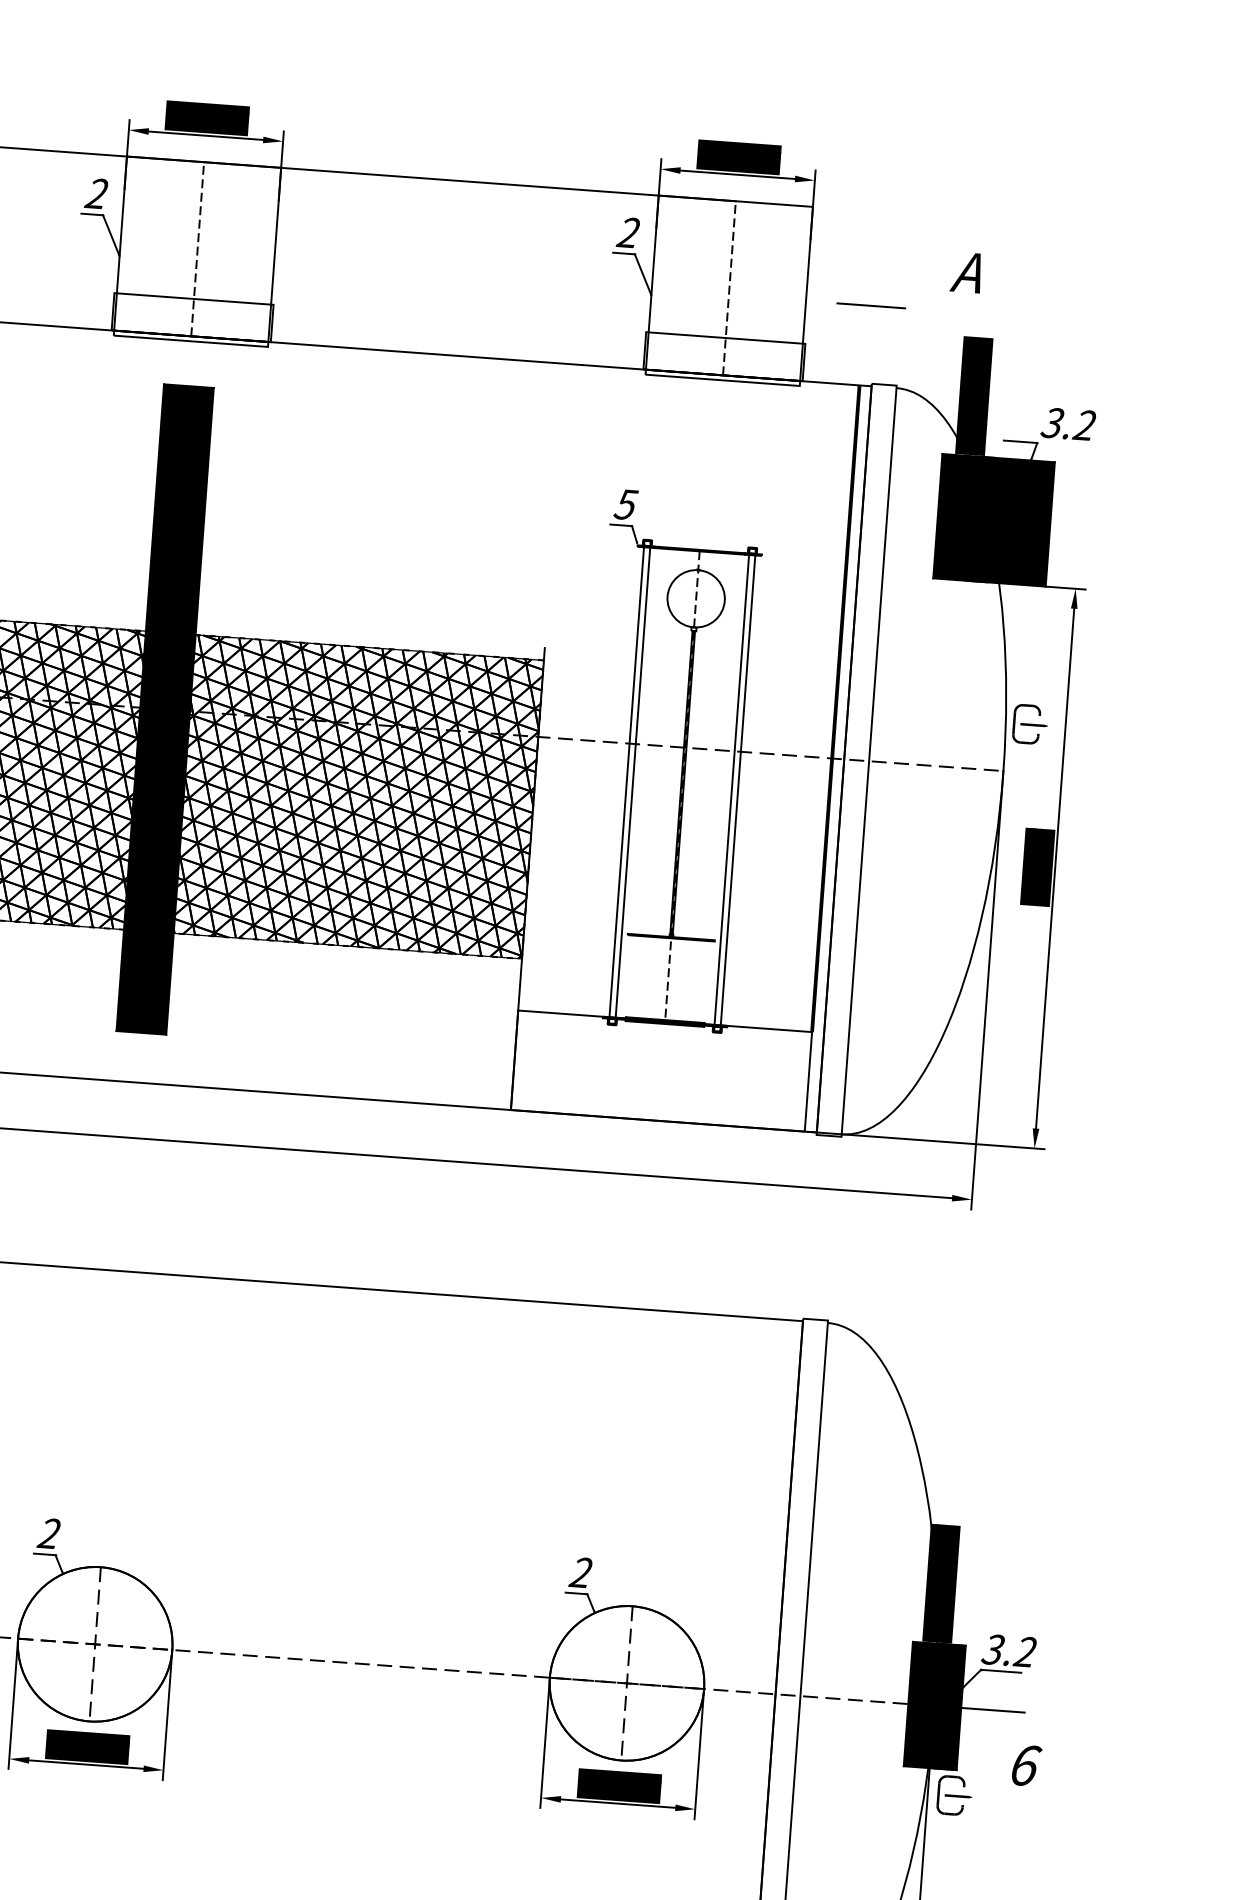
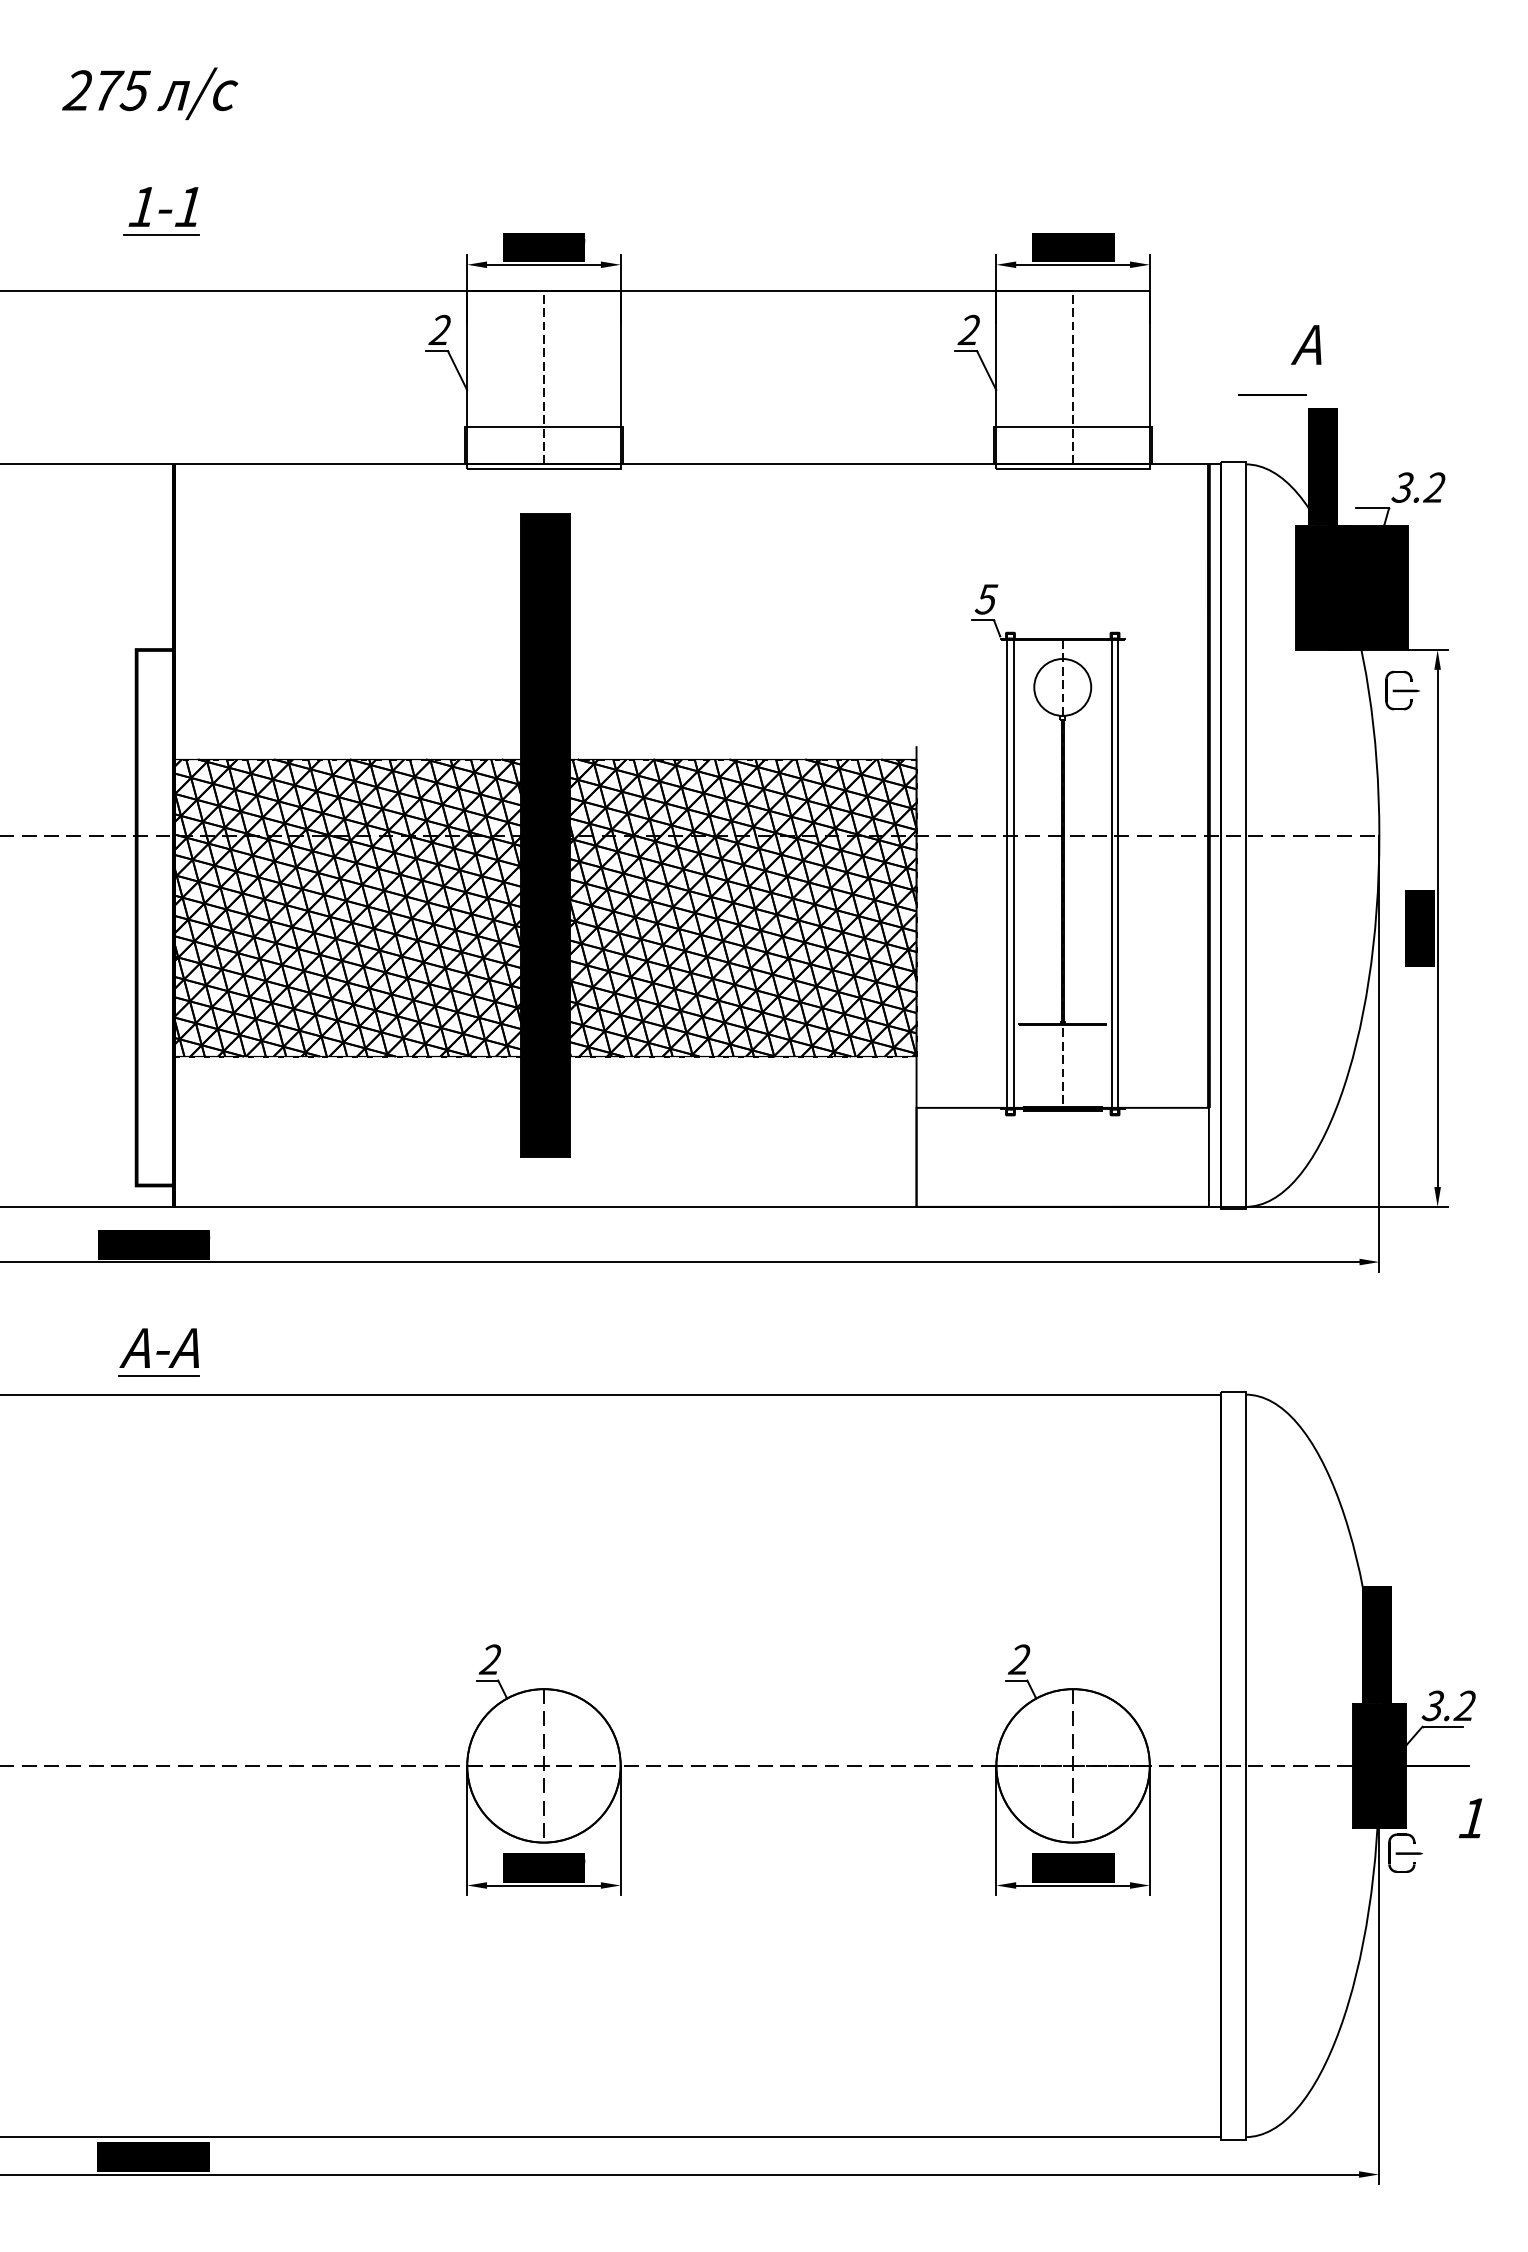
line: (871, 305) -> (1272, 394), moved
part: (1030, 724) -> (1402, 690), moved
text: (1025, 1764) -> (1473, 1817), 6 -> 1

